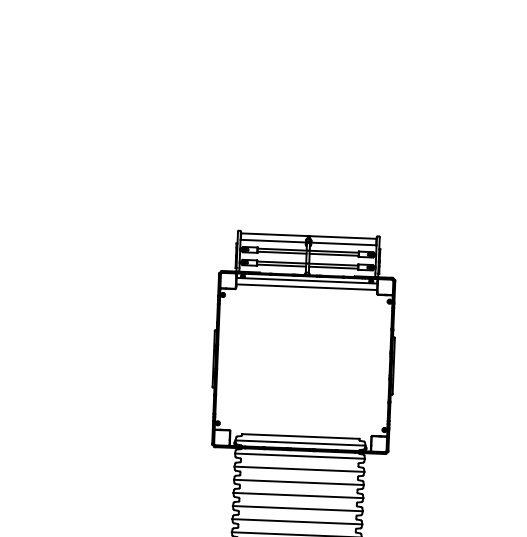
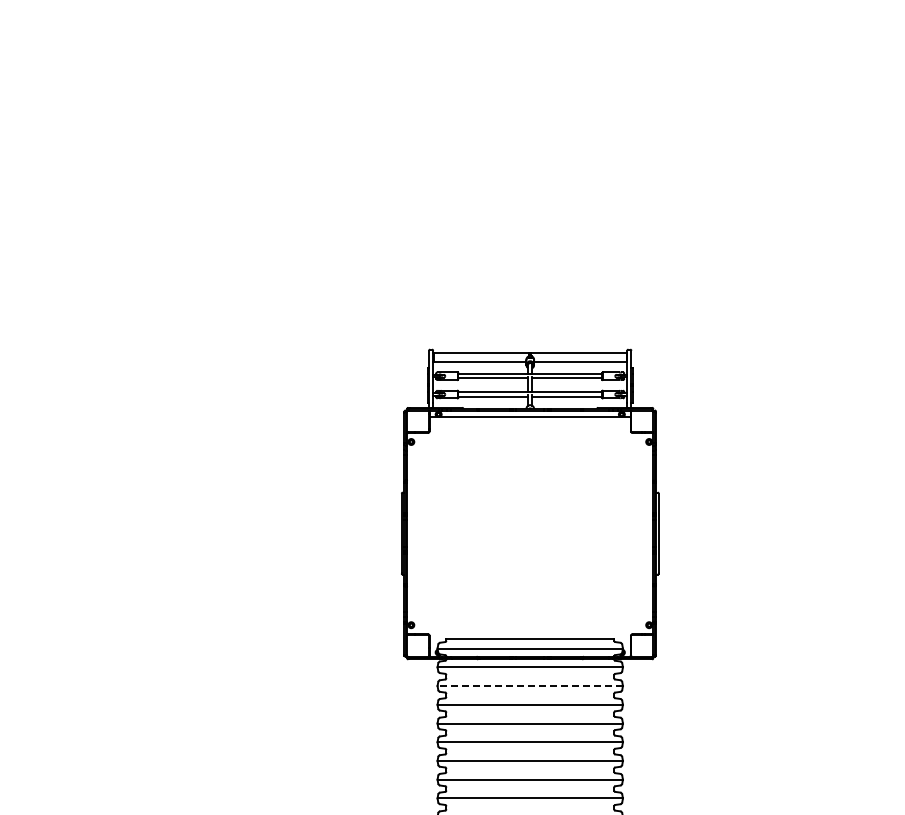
line: (306, 287) -> (529, 426), removed
line: (299, 469) -> (530, 686), solid -> dashed

